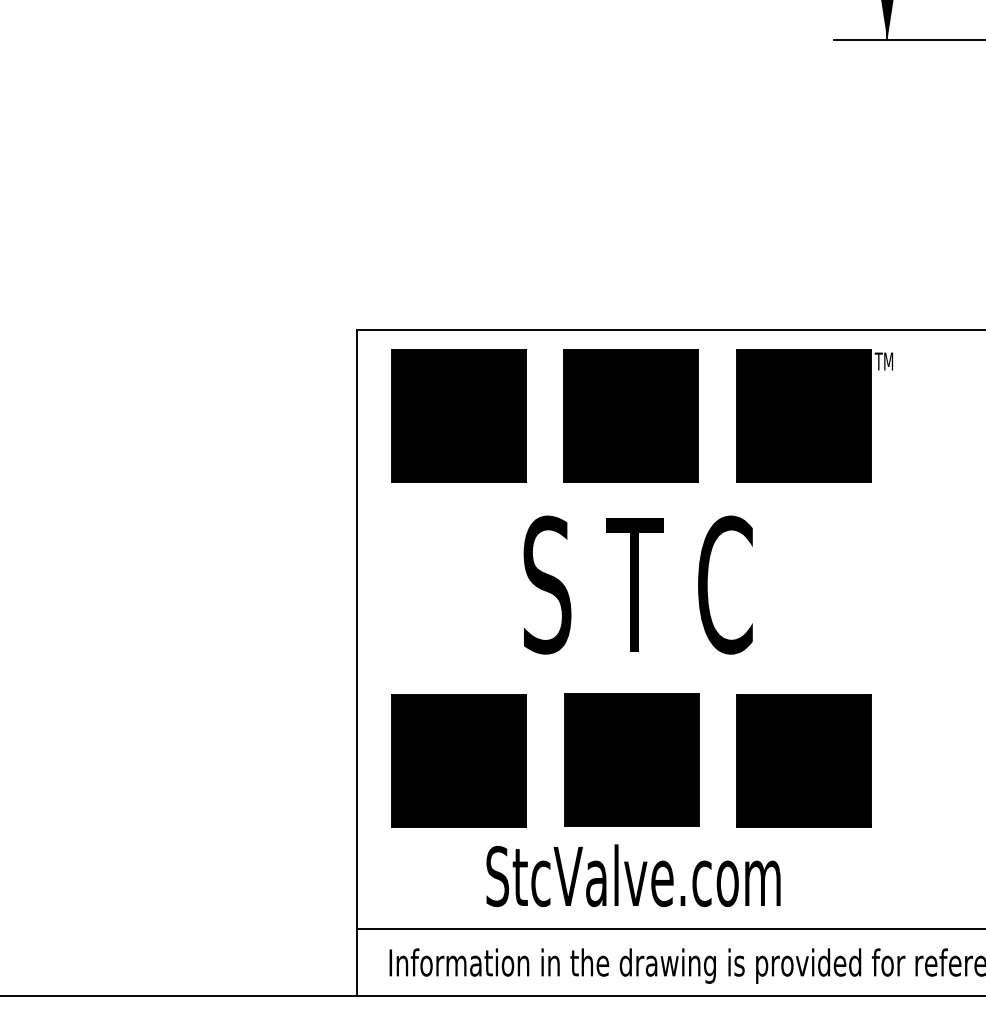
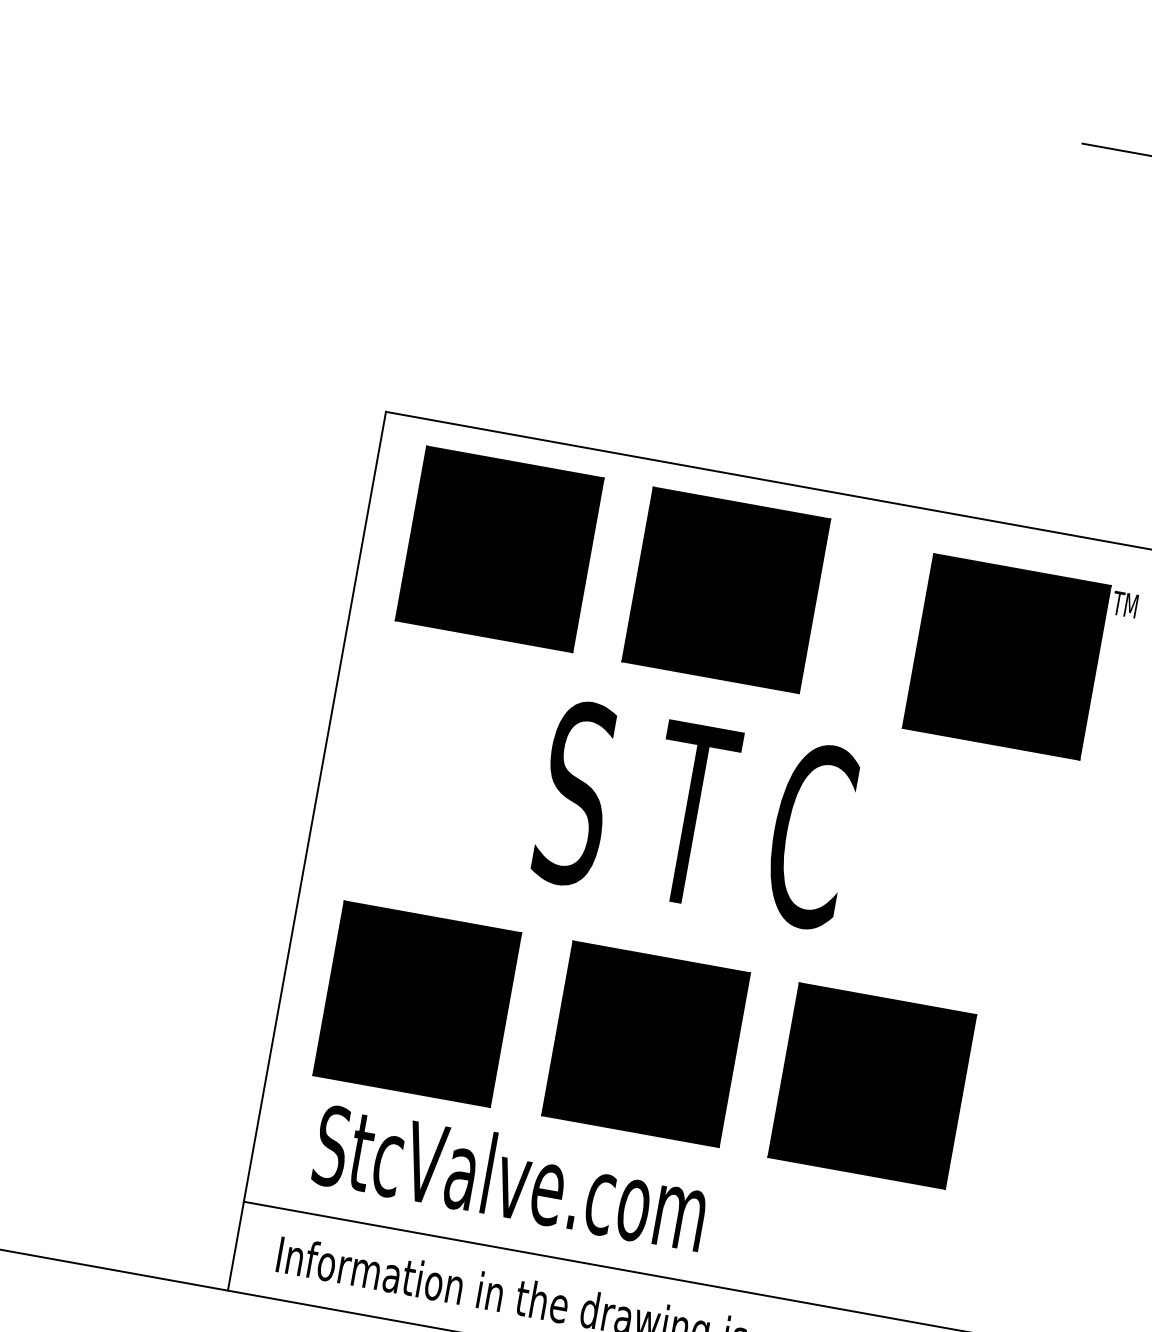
part: (814, 415) -> (1020, 659), moved
text: (633, 875) -> (511, 1177), moved

